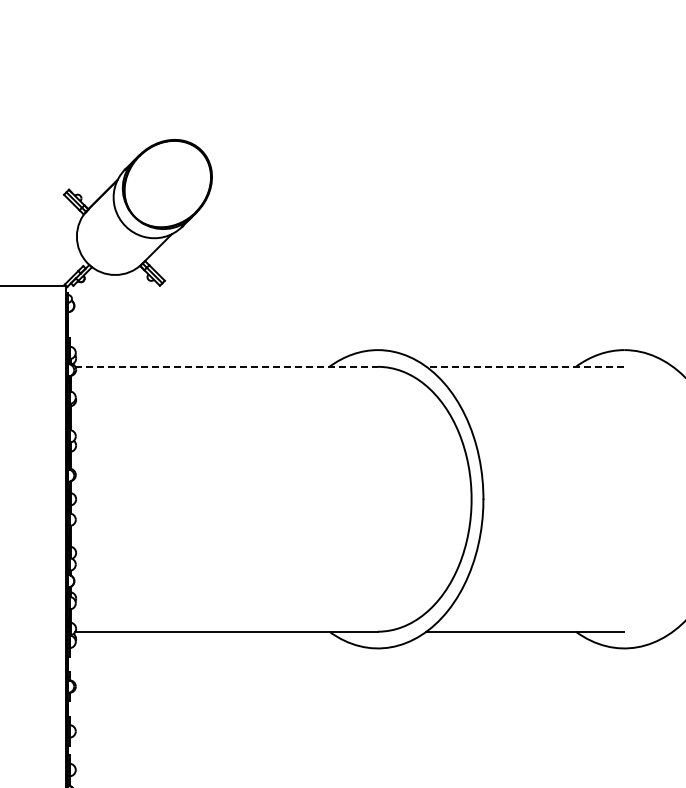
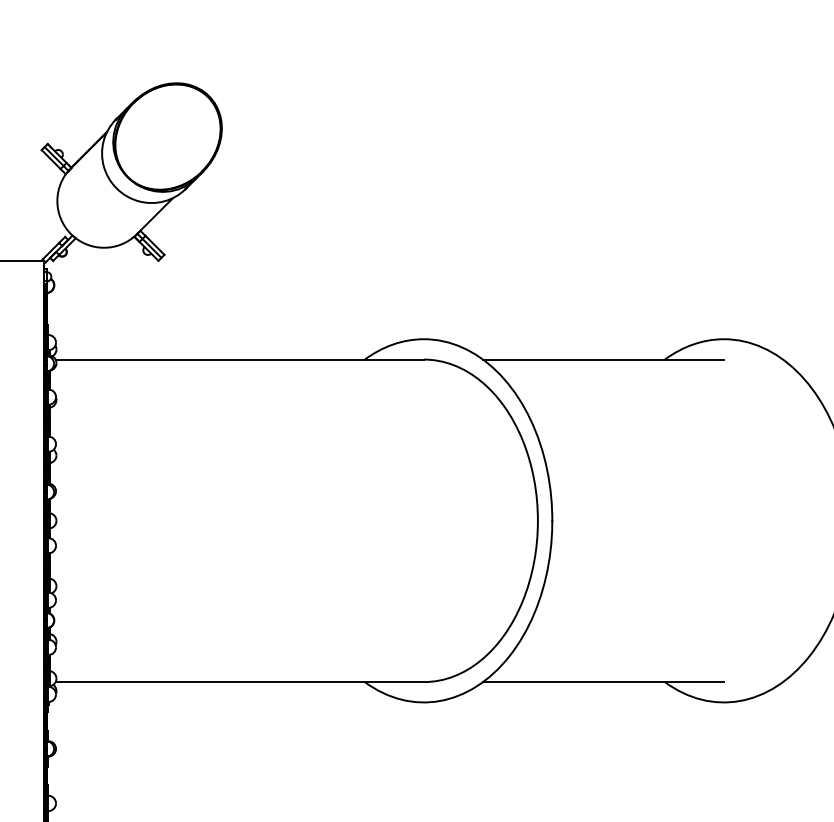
line: (227, 366) -> (240, 359), dashed -> solid
line: (525, 366) -> (603, 359), dashed -> solid

